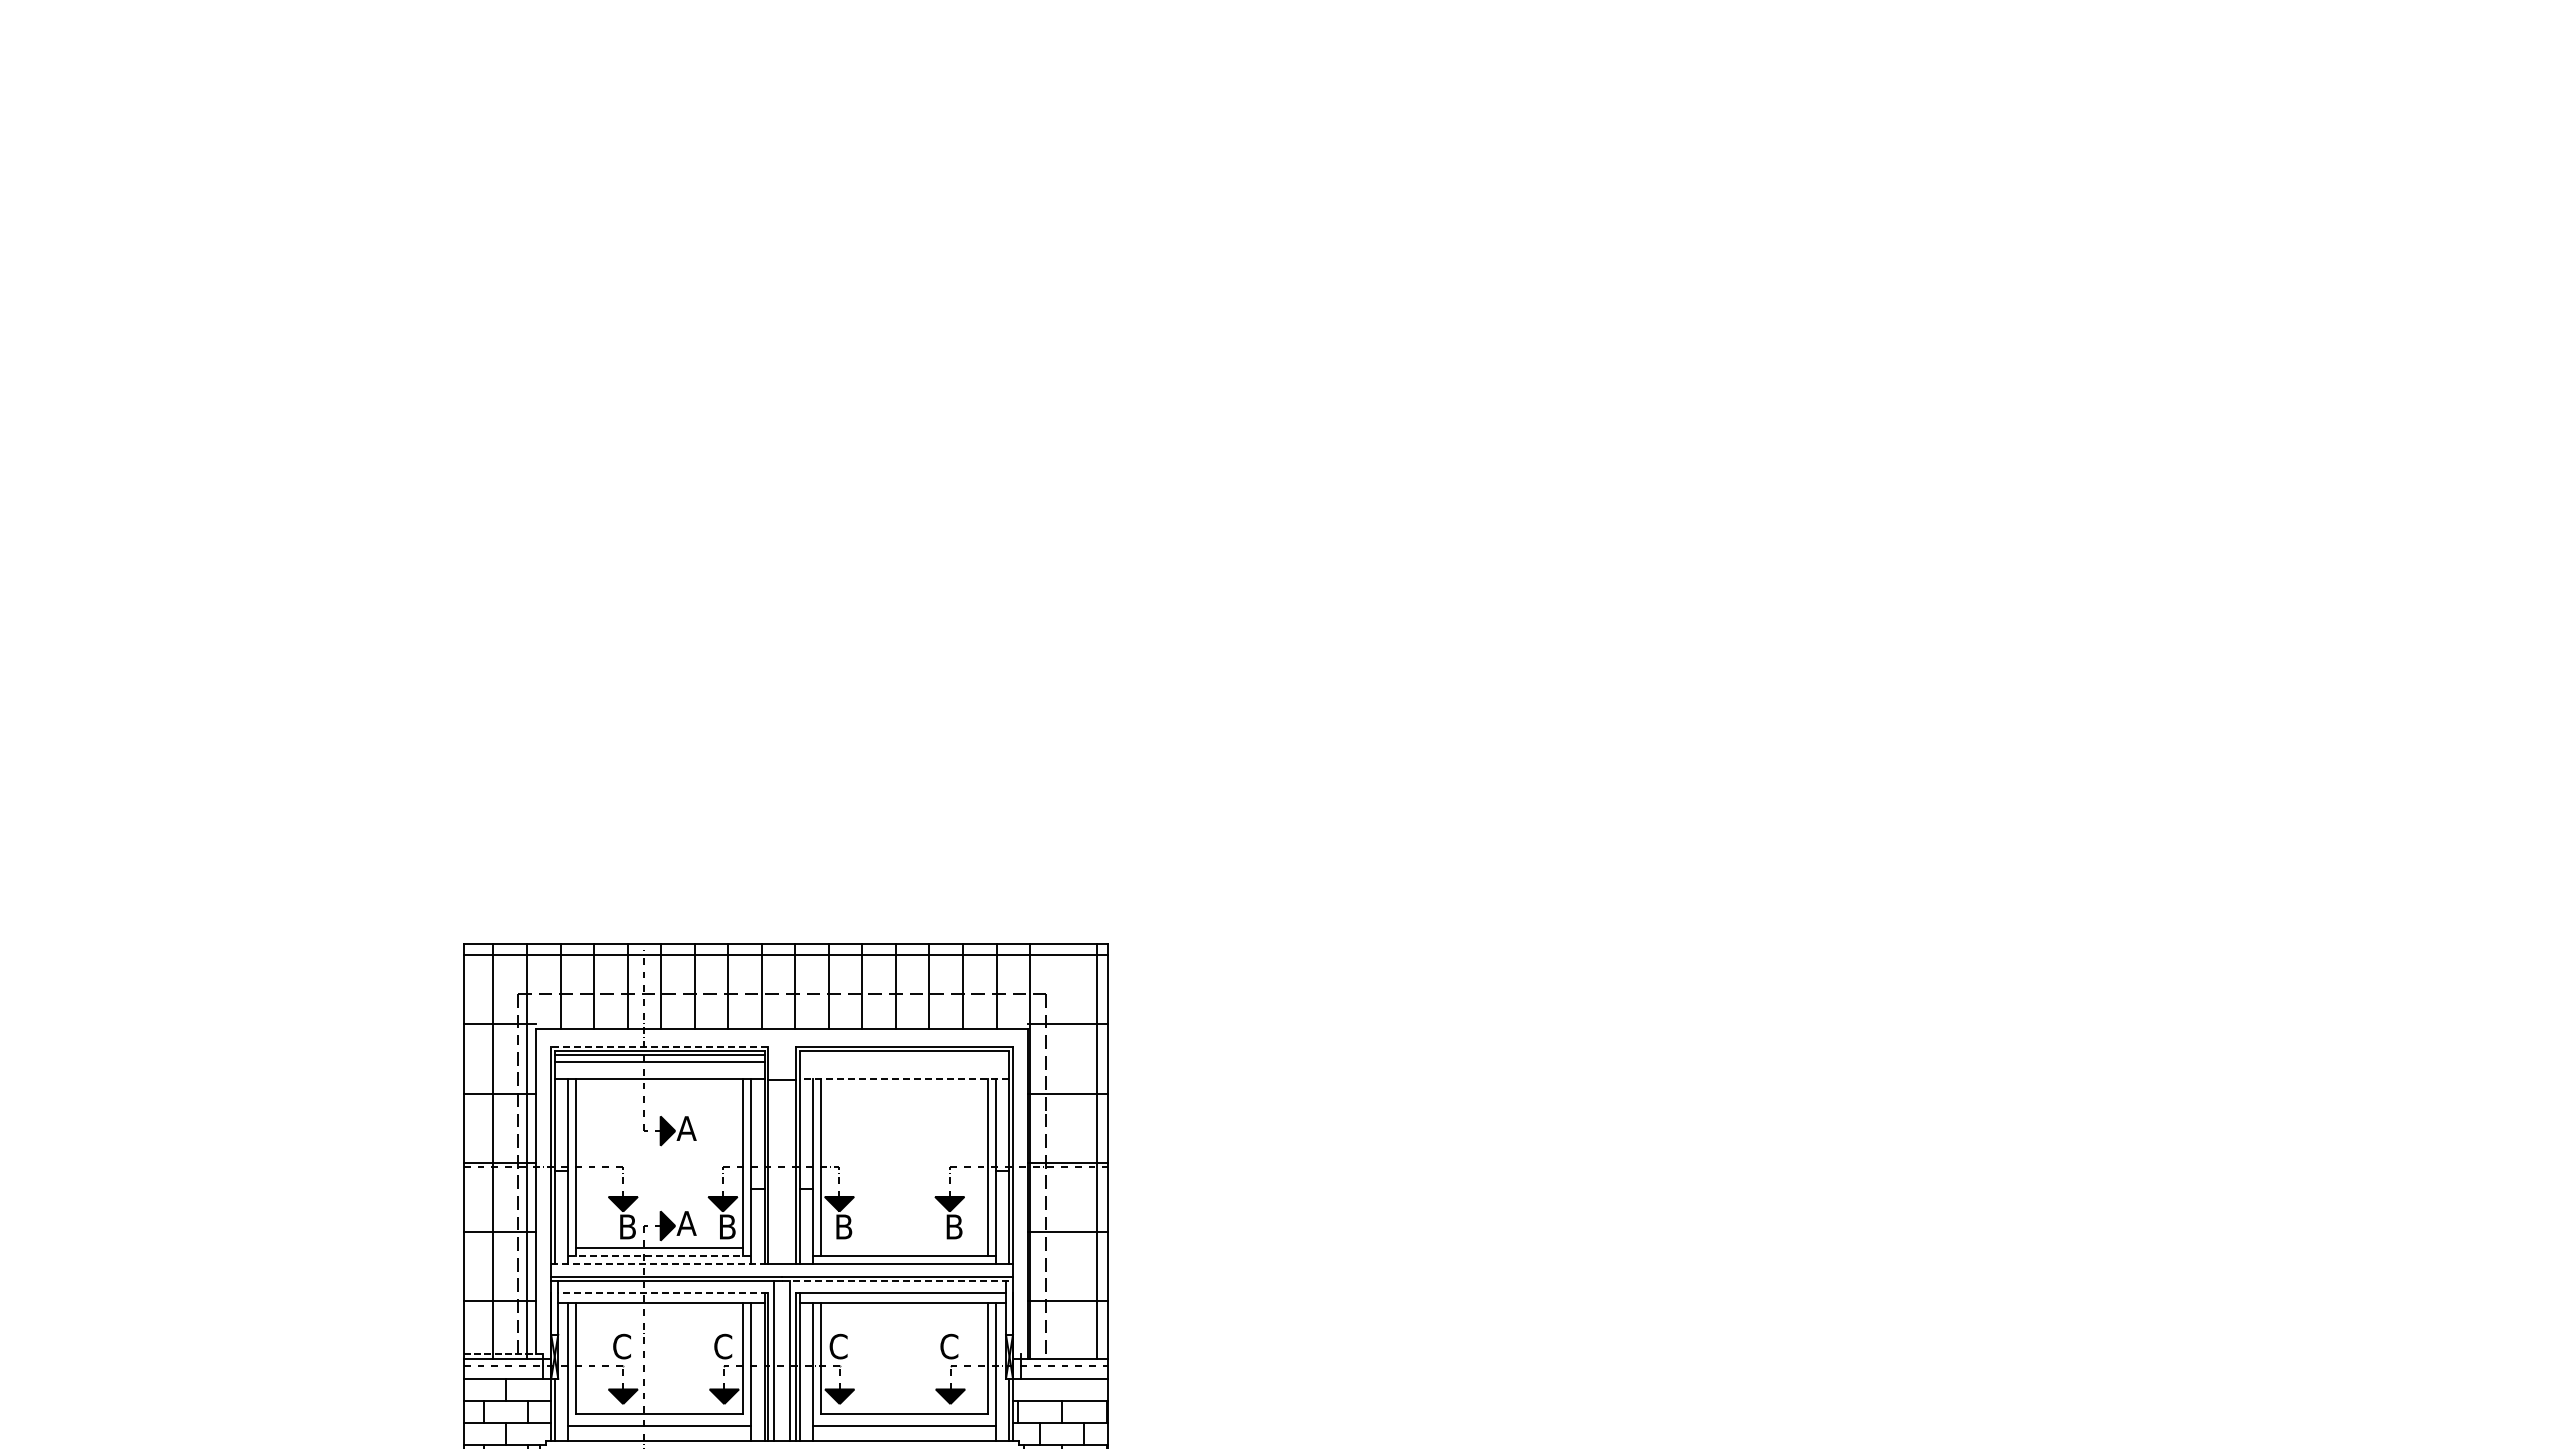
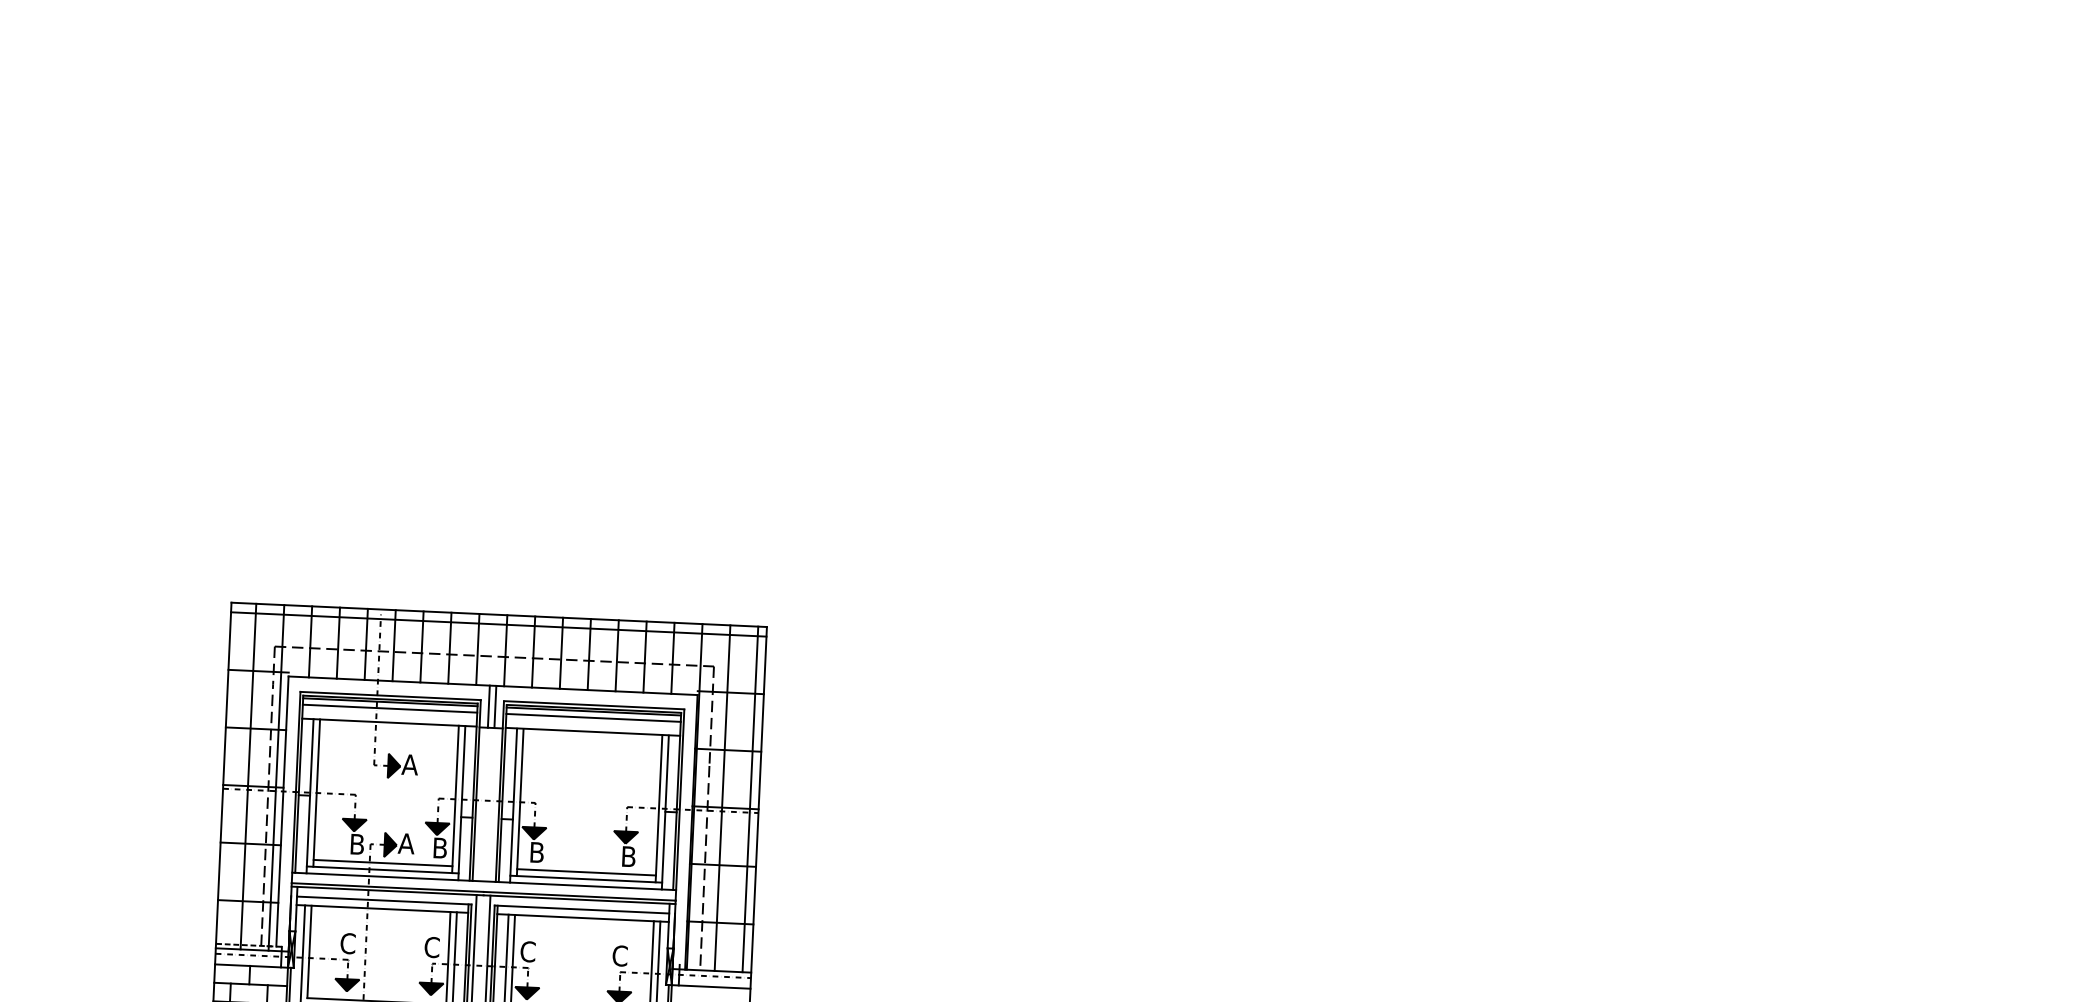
line: (659, 1046) -> (390, 695), dashed -> solid
line: (778, 1054) -> (489, 706), added
line: (786, 1054) -> (495, 707), added
line: (904, 1054) -> (593, 711), added
line: (904, 1062) -> (593, 718), added
line: (904, 1078) -> (592, 731), dashed -> solid
line: (1063, 1151) -> (722, 798), added
line: (904, 1247) -> (586, 871), added
line: (660, 1256) -> (383, 870), dashed -> solid
line: (660, 1264) -> (383, 876), dashed -> solid
line: (898, 1281) -> (580, 899), dashed -> solid
line: (663, 1292) -> (384, 900), dashed -> solid

